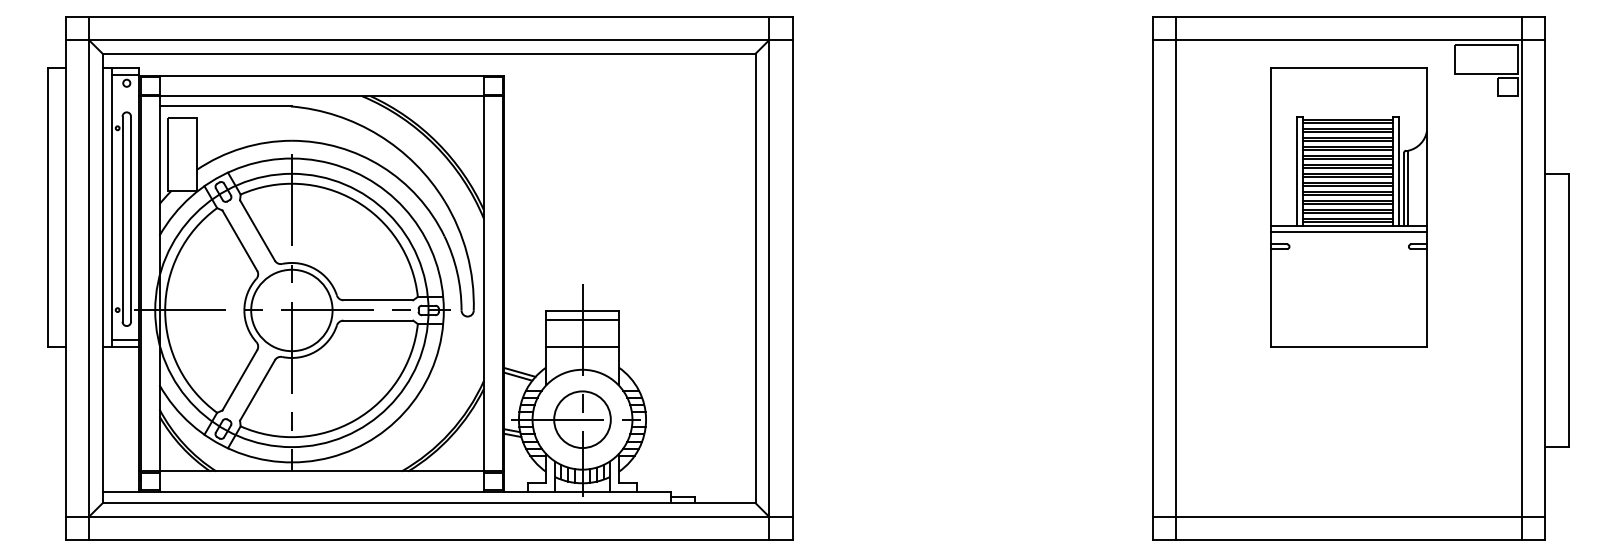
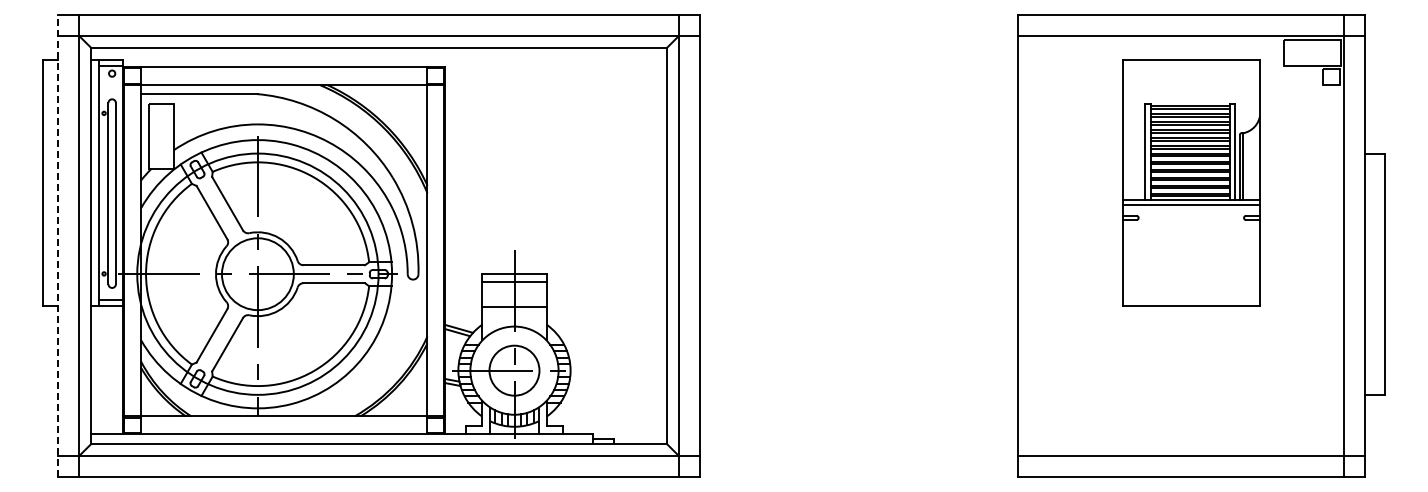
line: (66, 277) -> (58, 245), solid -> dashed
line: (1176, 277) -> (1038, 245), removed

